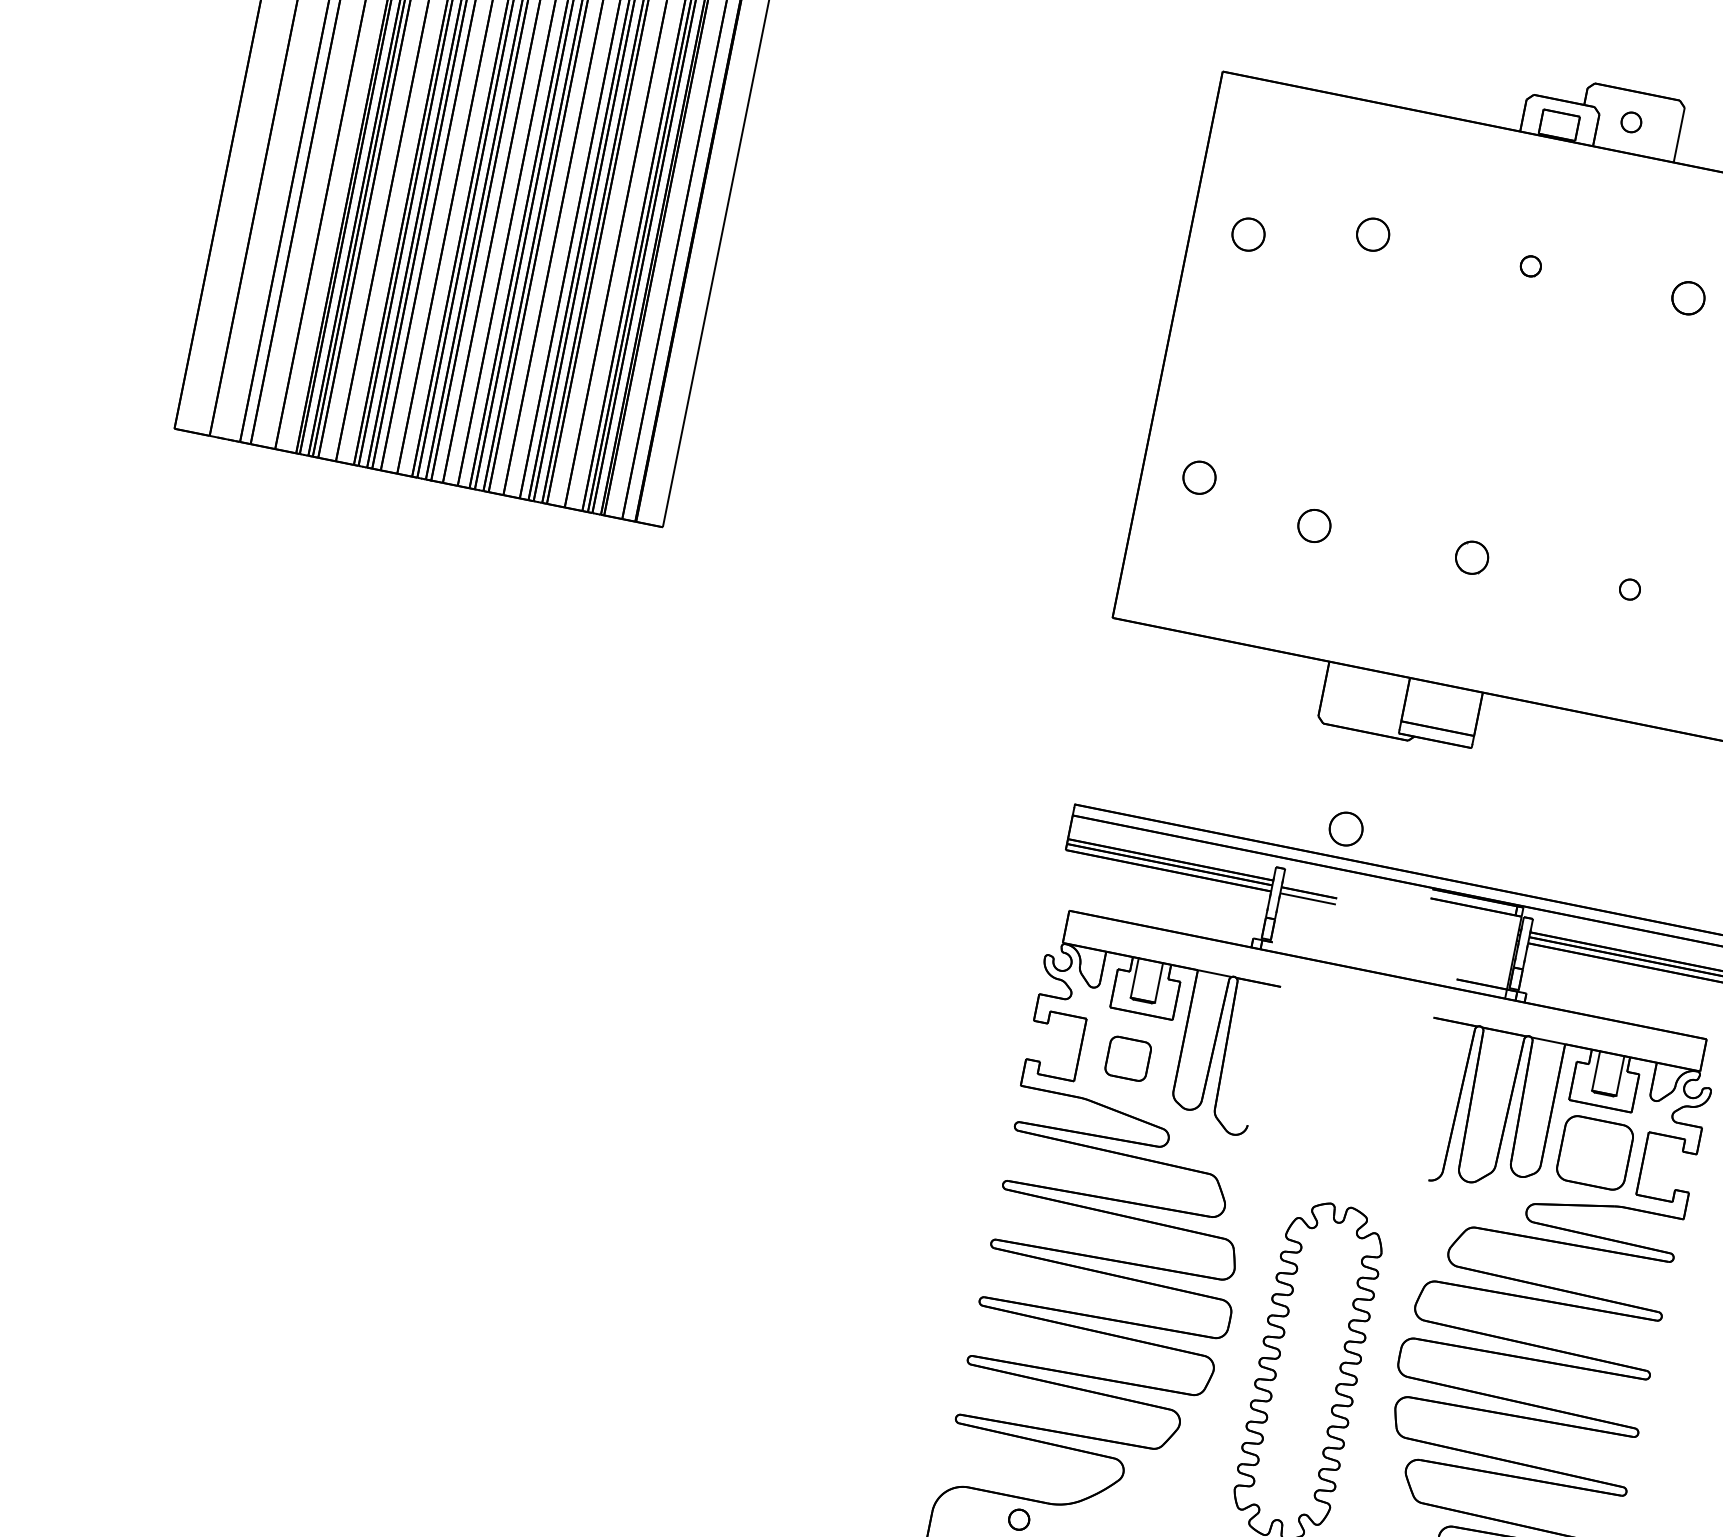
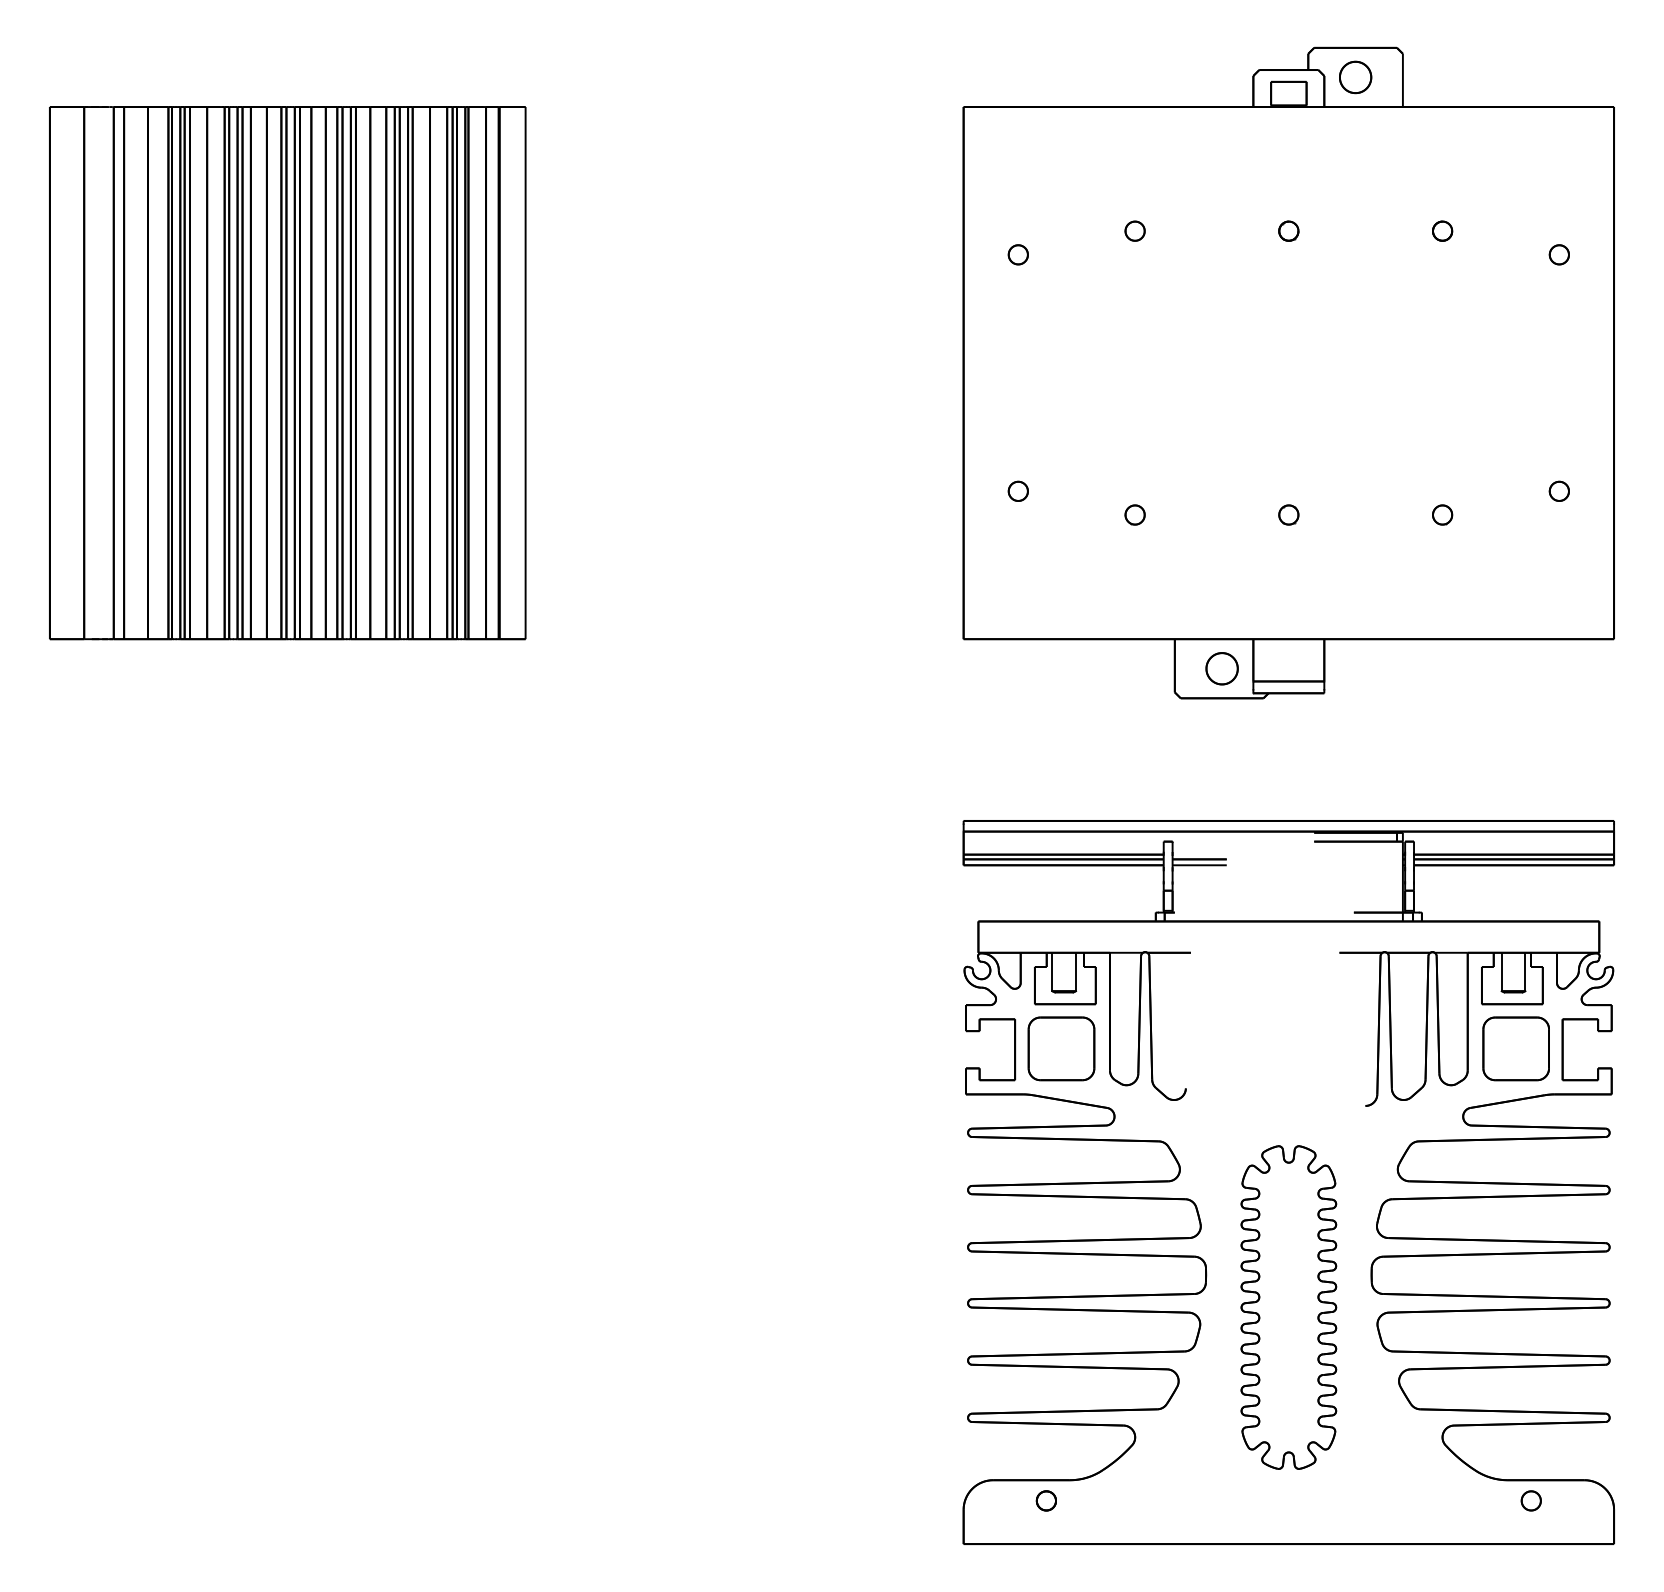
part: (1631, 122) -> (1355, 77), size x1.67
part: (1372, 233) -> (1134, 230), size x0.62
part: (1247, 234) -> (1017, 254), size x0.62
part: (1688, 297) -> (1442, 230), size x0.62
part: (1198, 476) -> (1017, 490), size x0.62
part: (1313, 525) -> (1134, 514), size x0.62
part: (1471, 557) -> (1288, 514), size x0.62
part: (1345, 828) -> (1221, 668), moved
part: (1128, 1058) -> (1061, 1048), size x1.67

